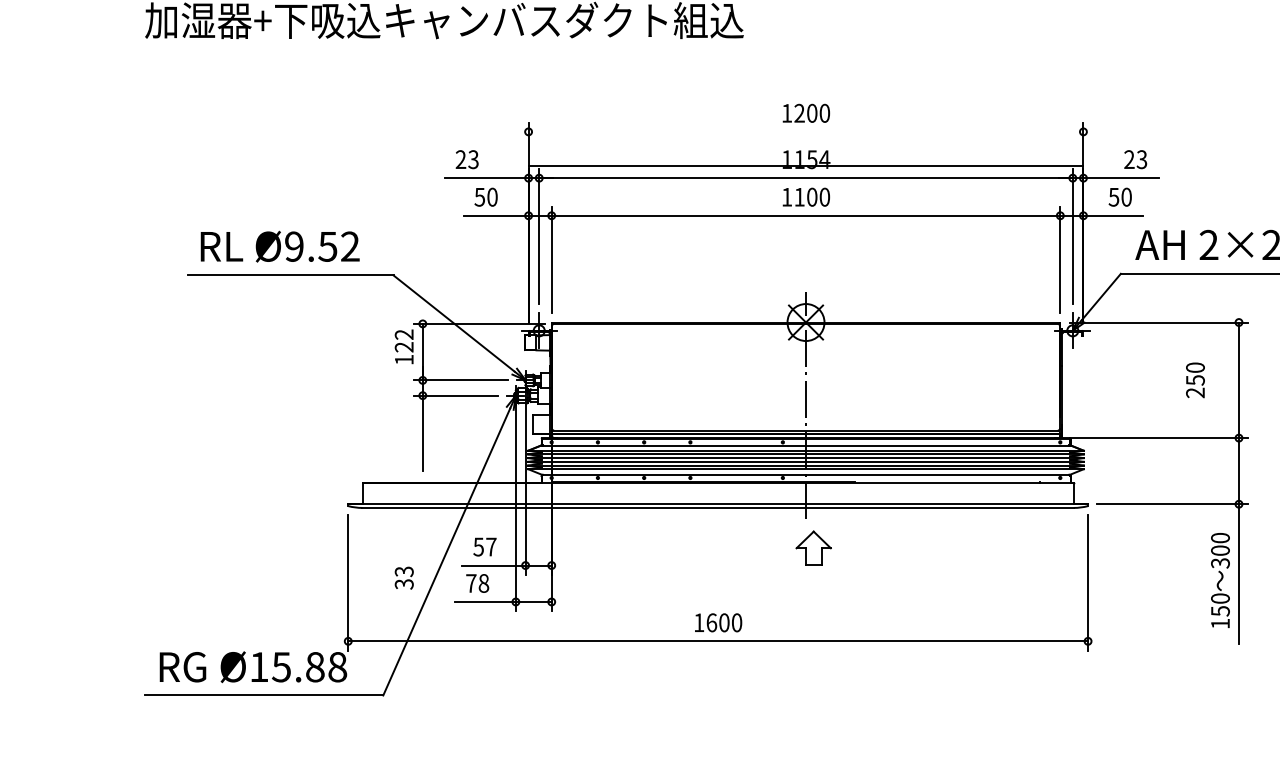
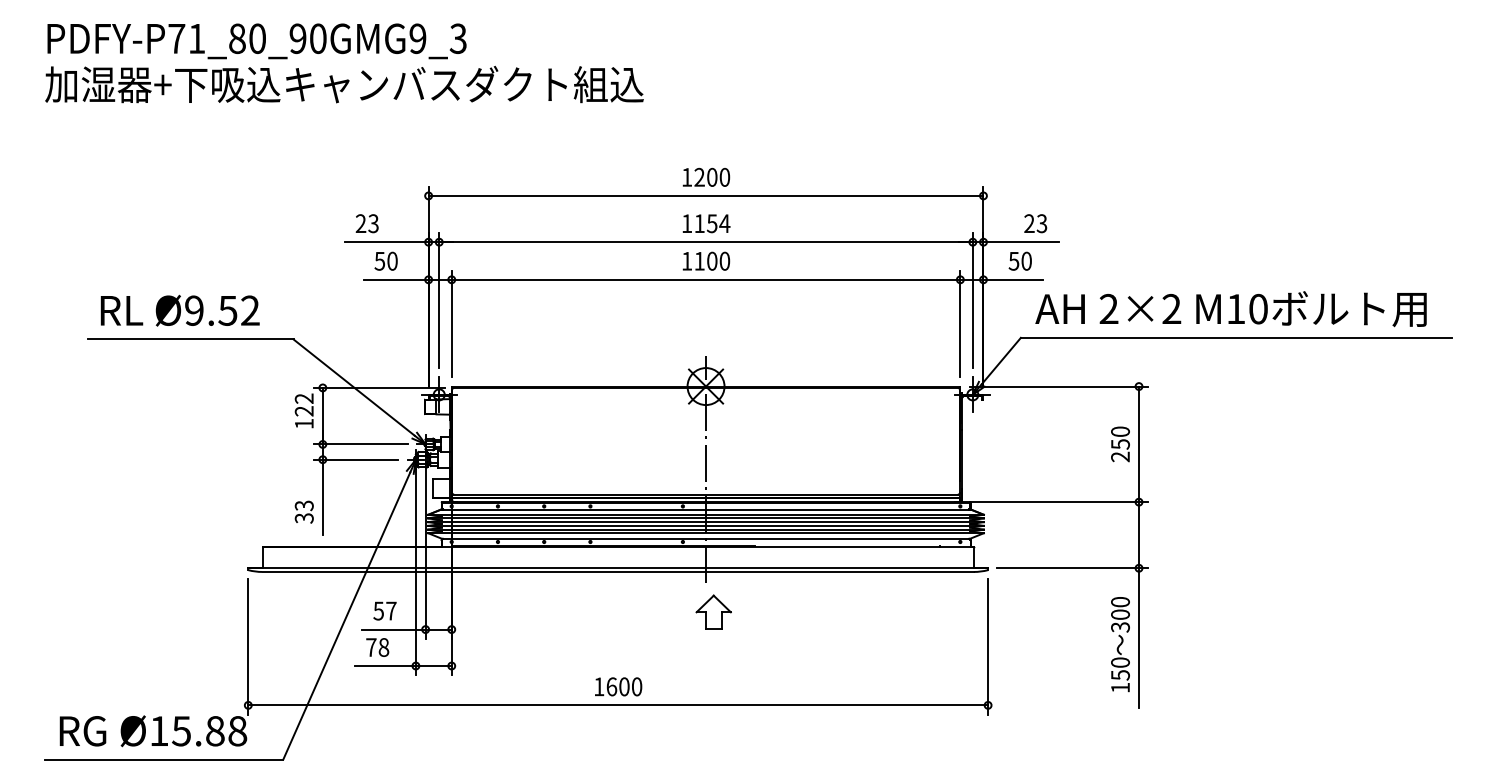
line: (805, 165) -> (705, 195), moved
text: (1195, 380) -> (1120, 444), moved
text: (403, 577) -> (303, 511), moved

